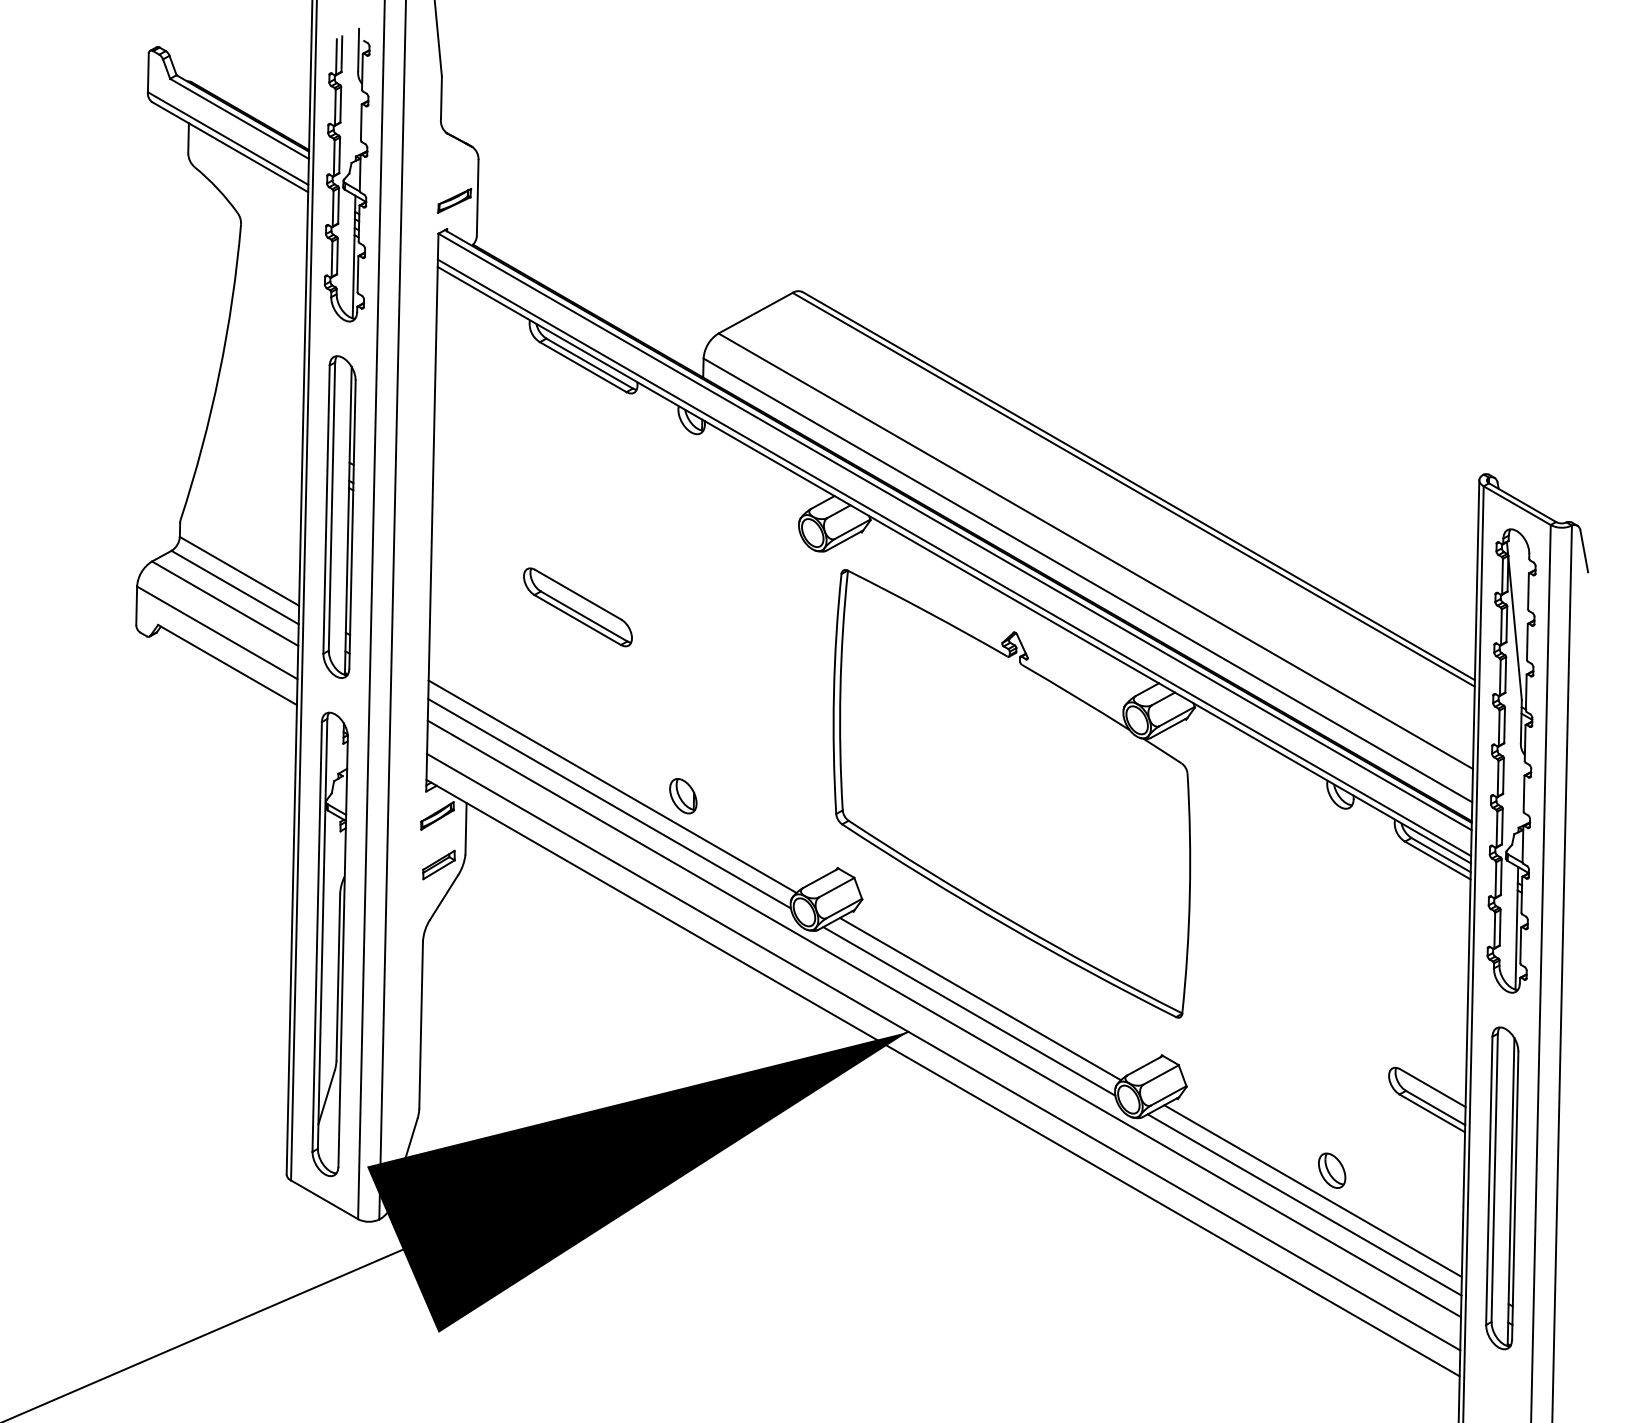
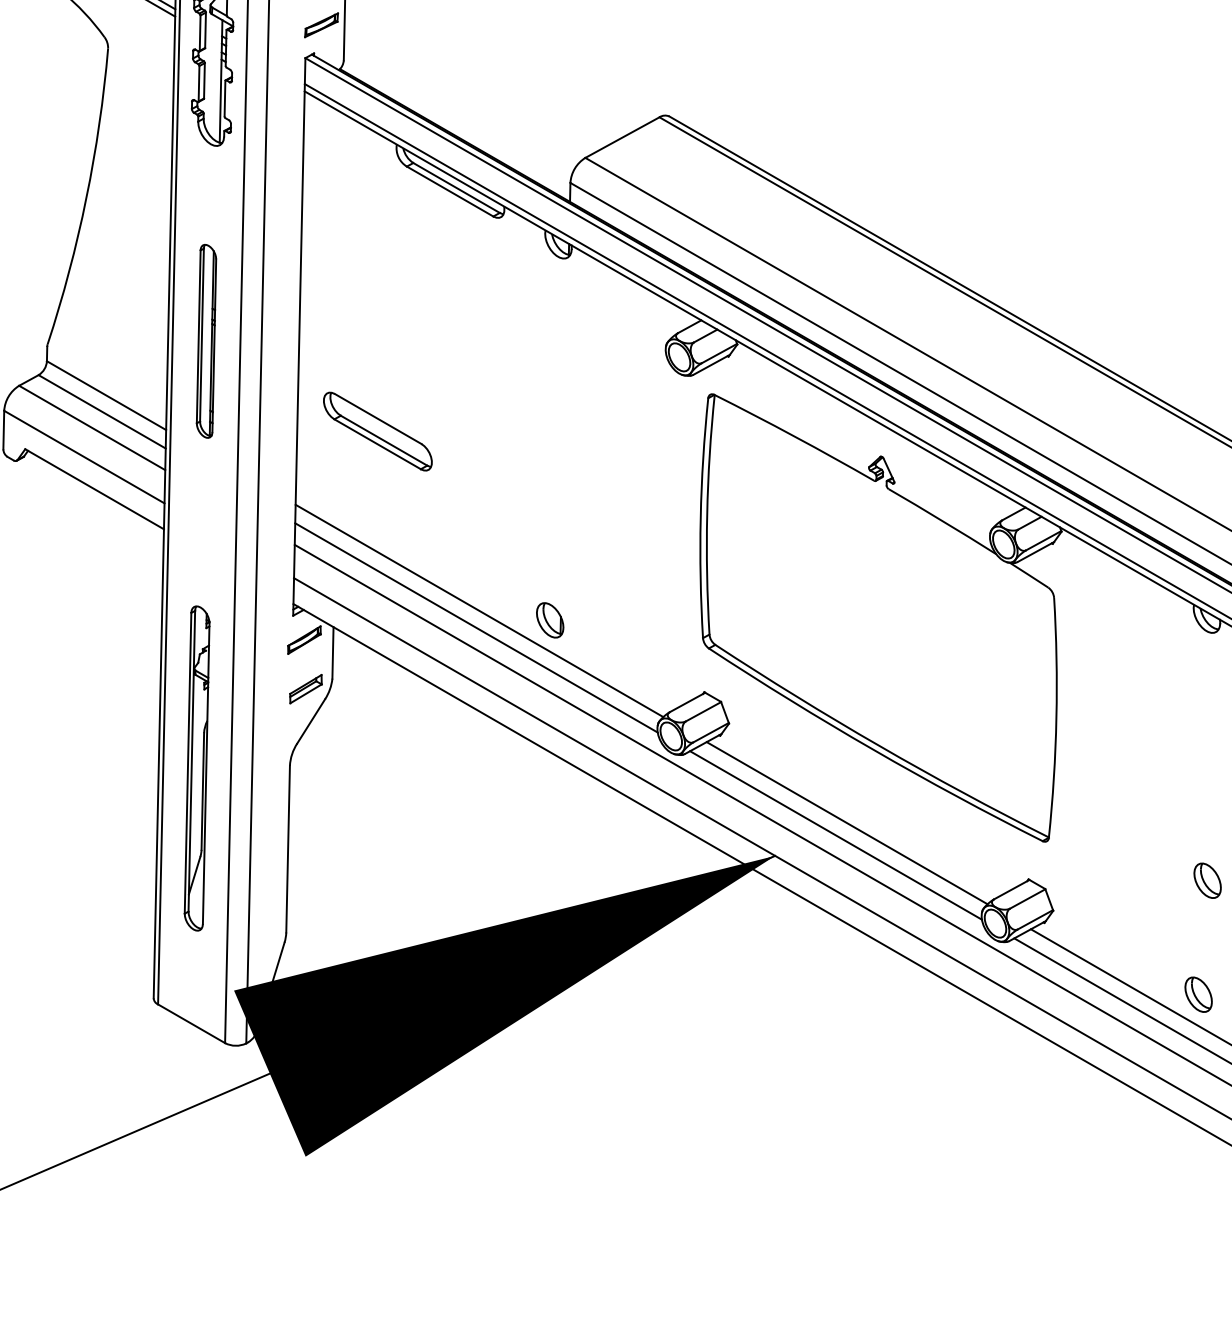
part: (339, 516) -> (206, 340), size x0.6
part: (577, 607) -> (377, 431), moved
part: (329, 944) -> (196, 768), size x0.7
part: (1341, 1056) -> (1208, 880), added

